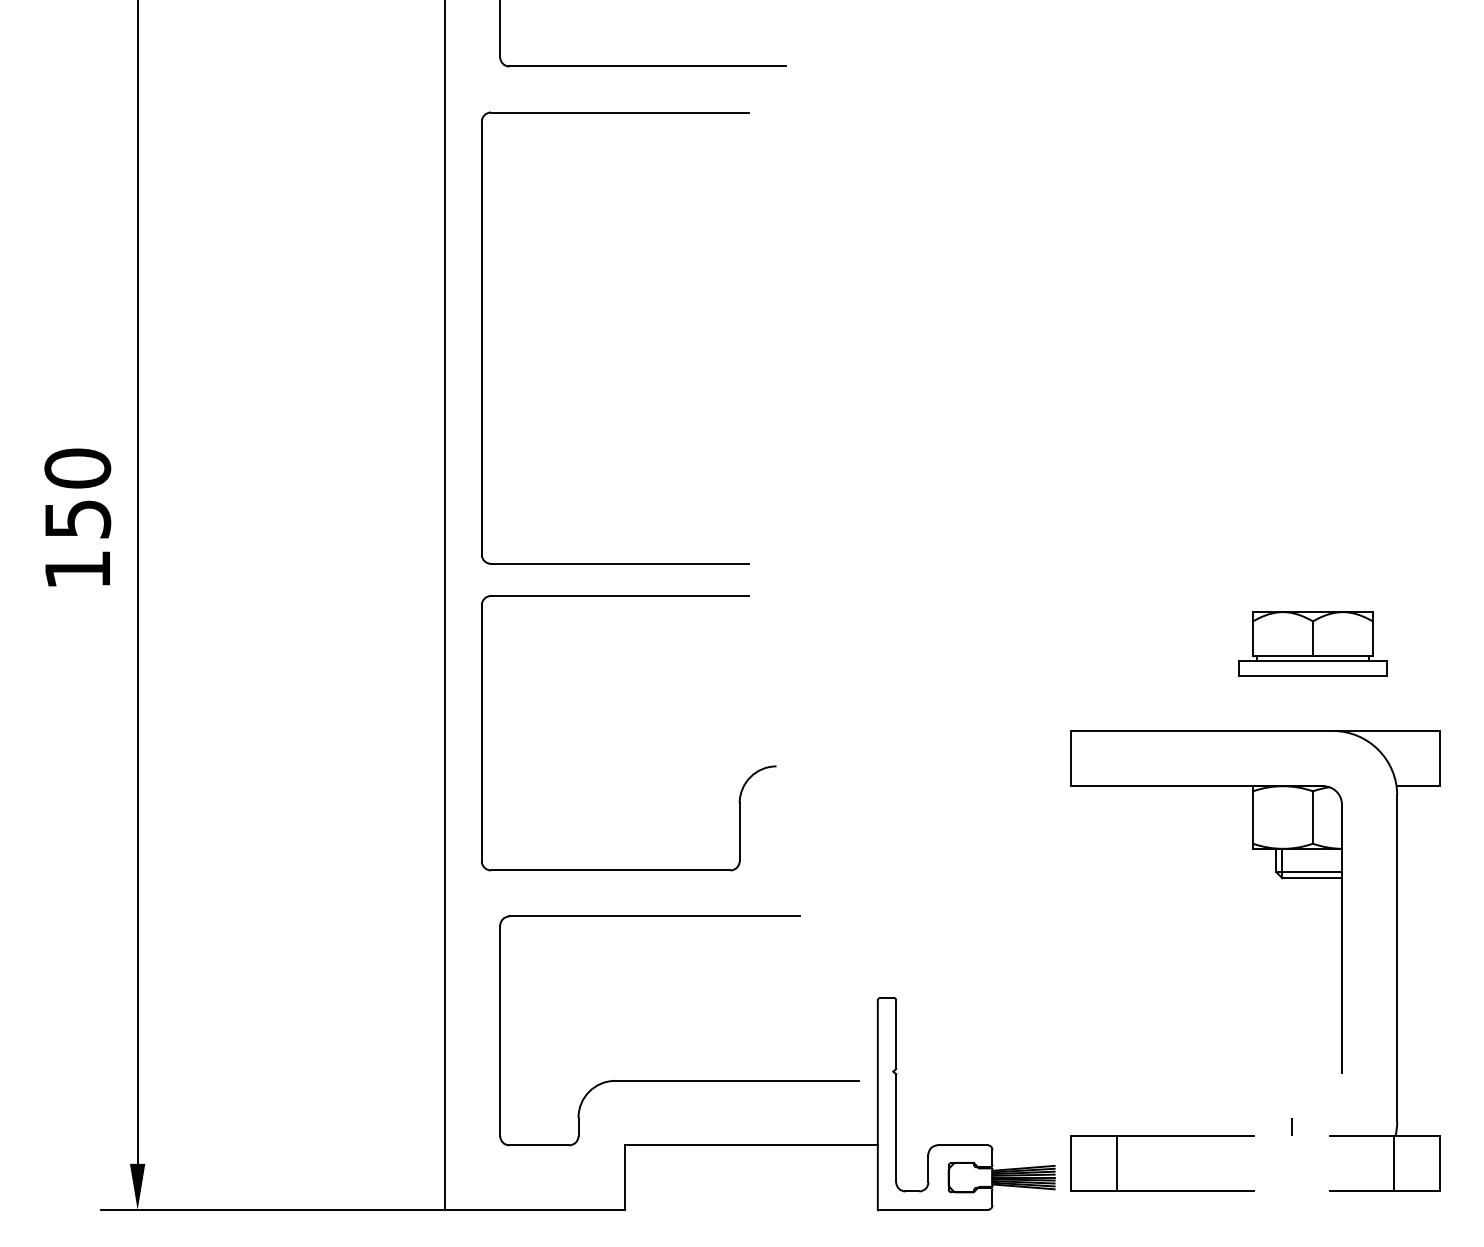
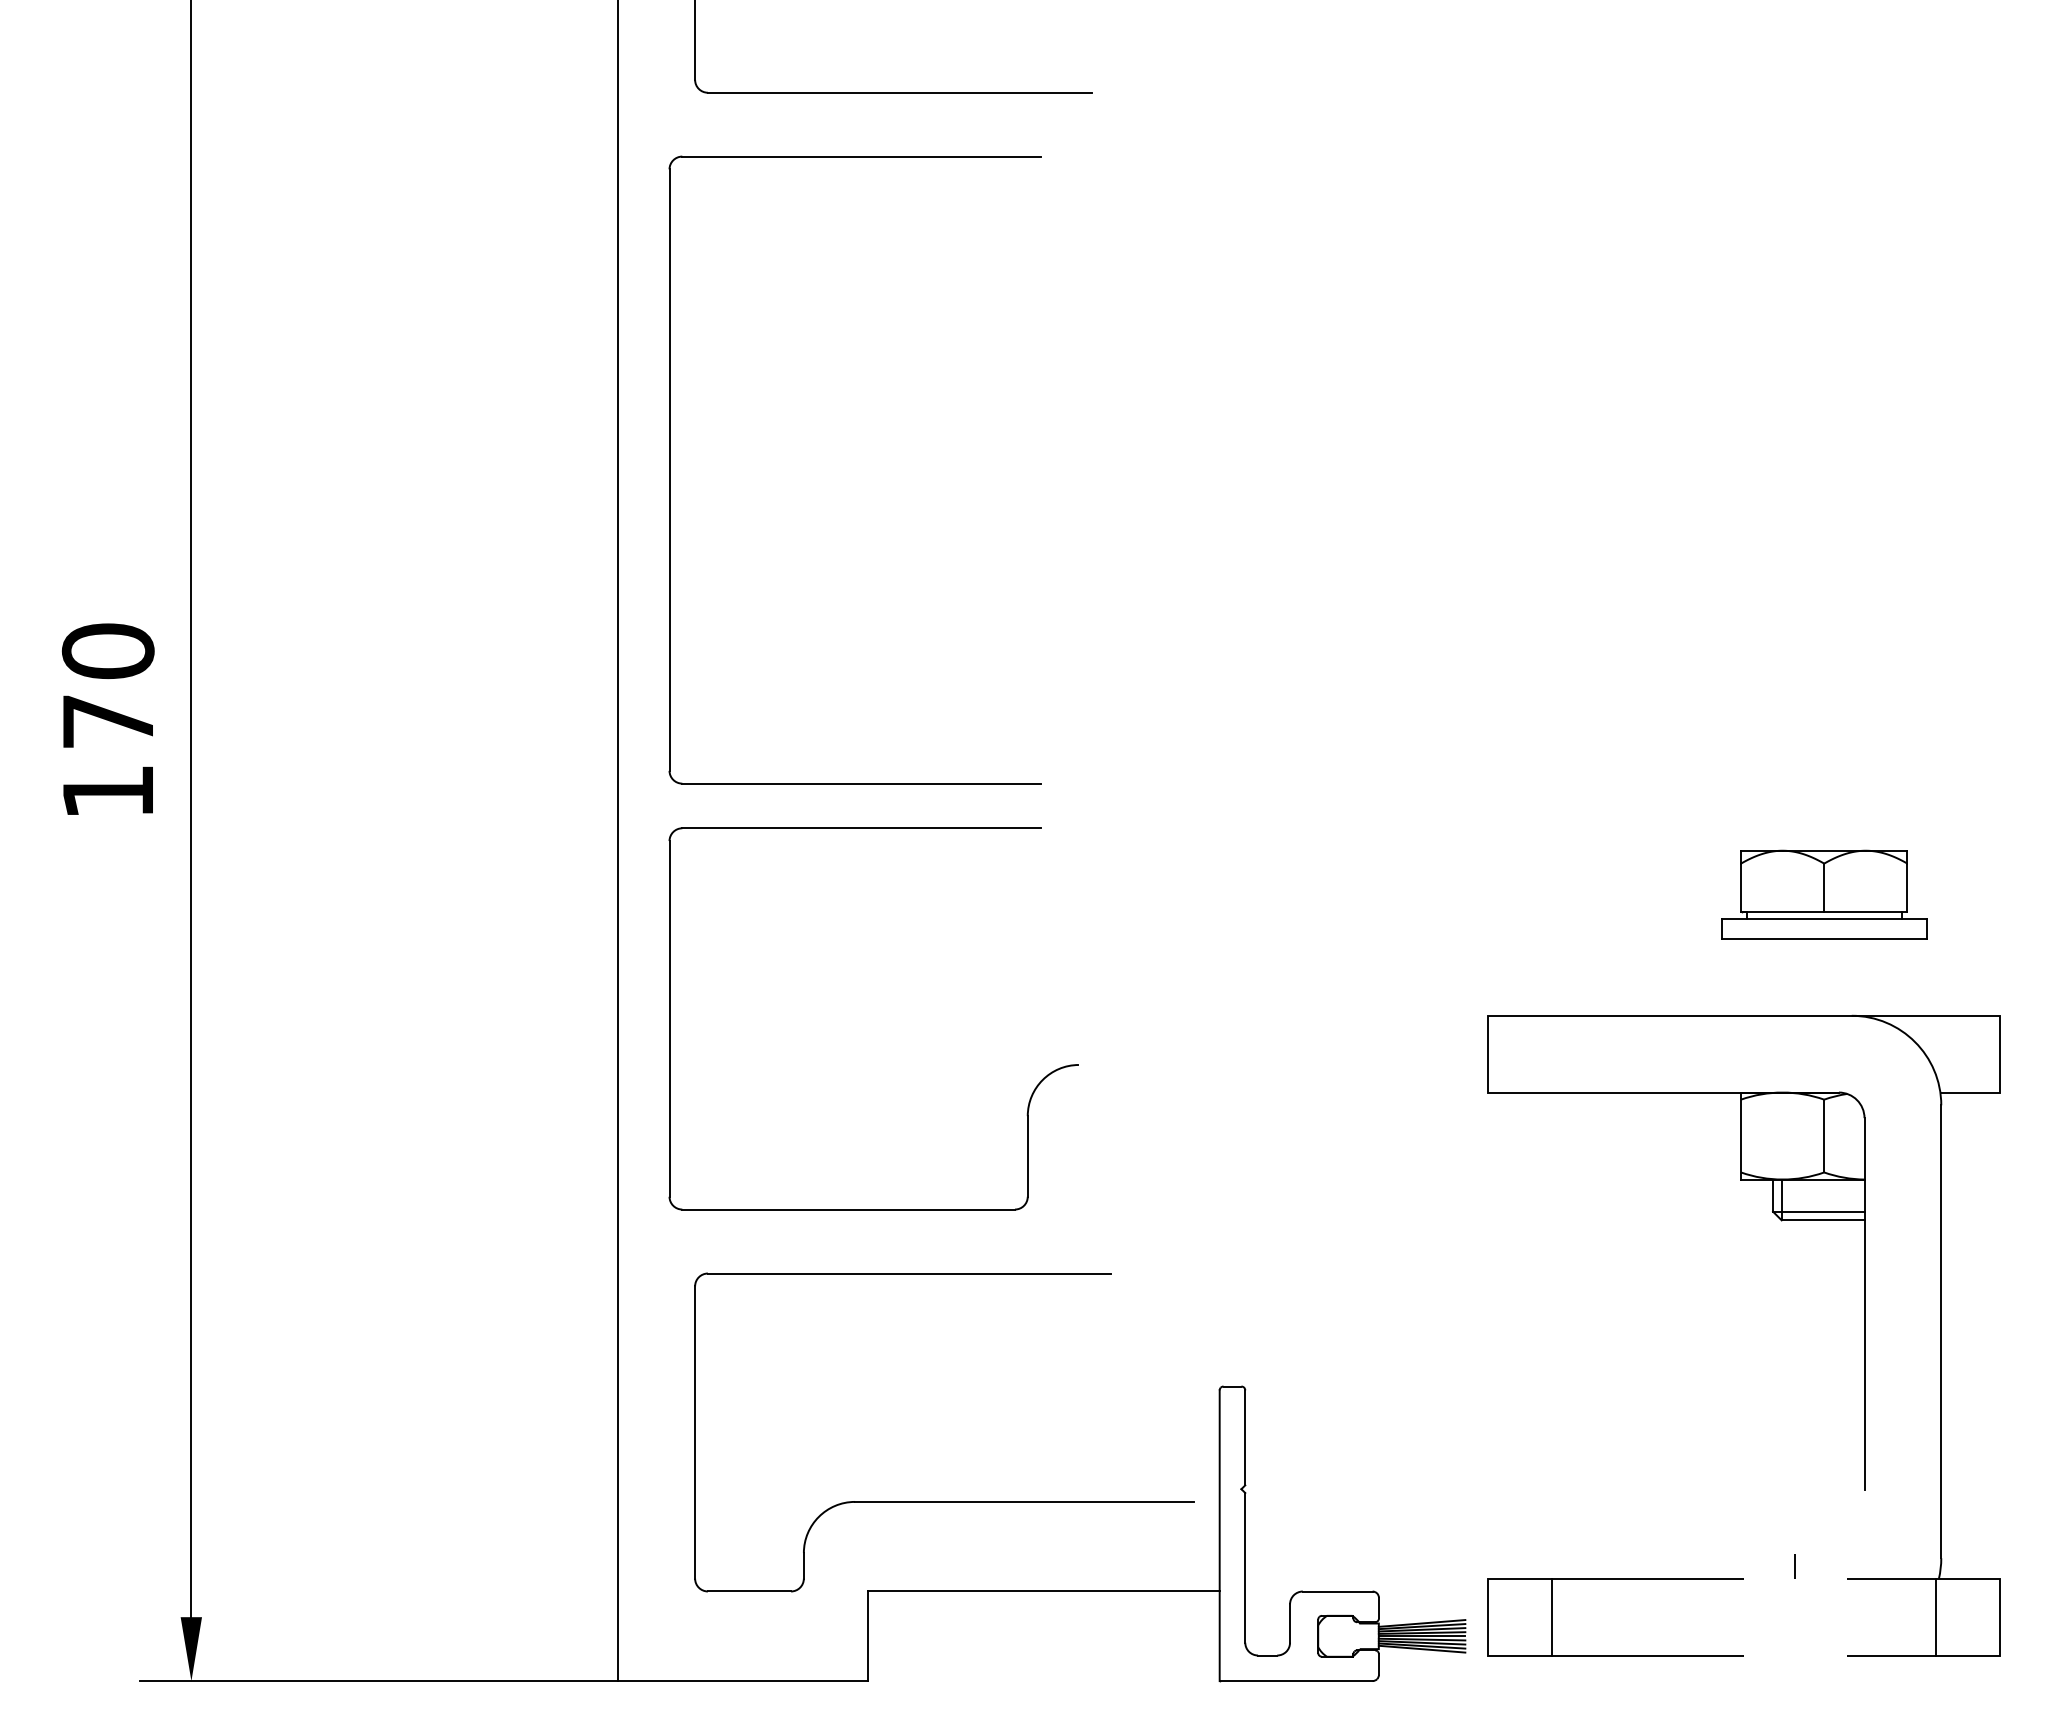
text: (77, 519) -> (108, 721), 150 -> 170

